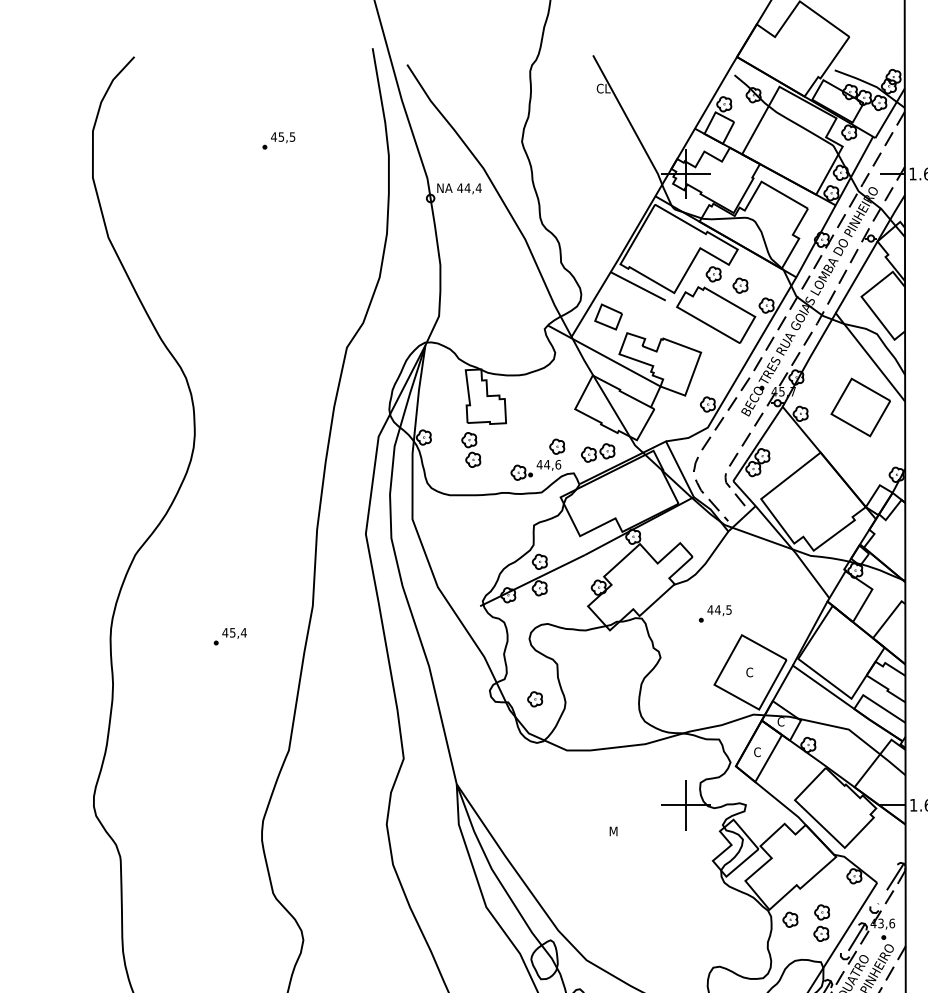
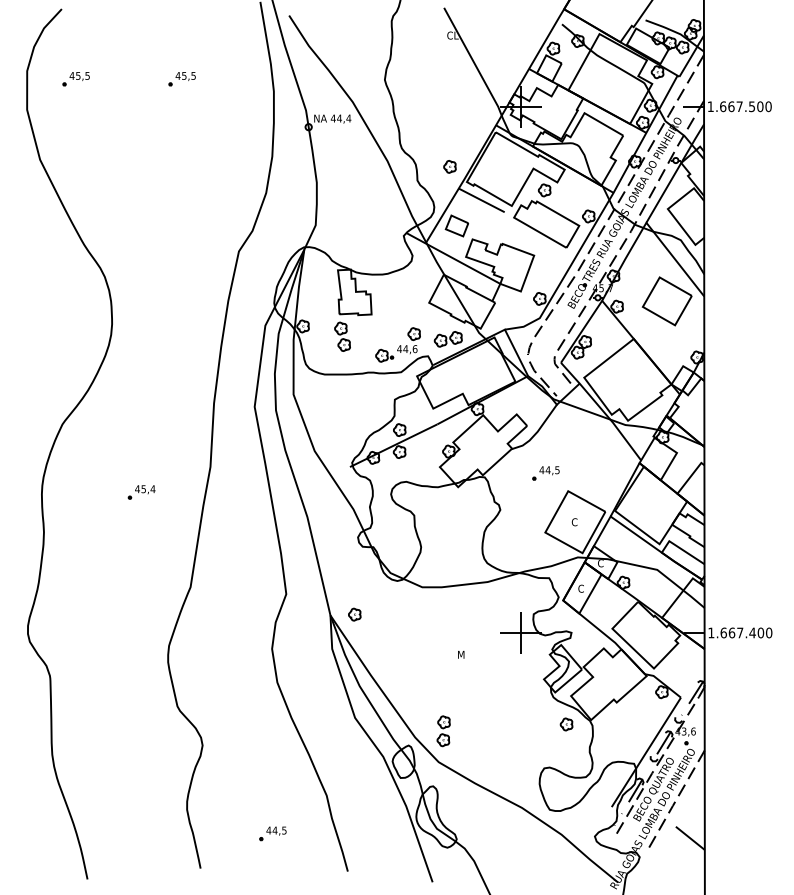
part: (150, 141) -> (75, 79), added
part: (739, 285) -> (449, 166), moved
part: (534, 699) -> (354, 614), moved
part: (790, 919) -> (566, 724), moved
part: (821, 923) -> (443, 731), moved

